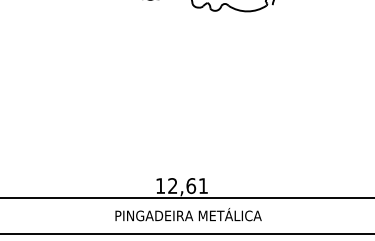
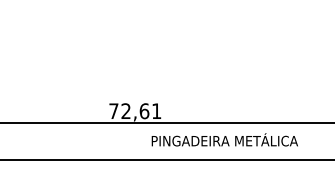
text: (160, 185) -> (113, 110), 12,61 -> 72,61
text: (188, 214) -> (224, 139), moved

